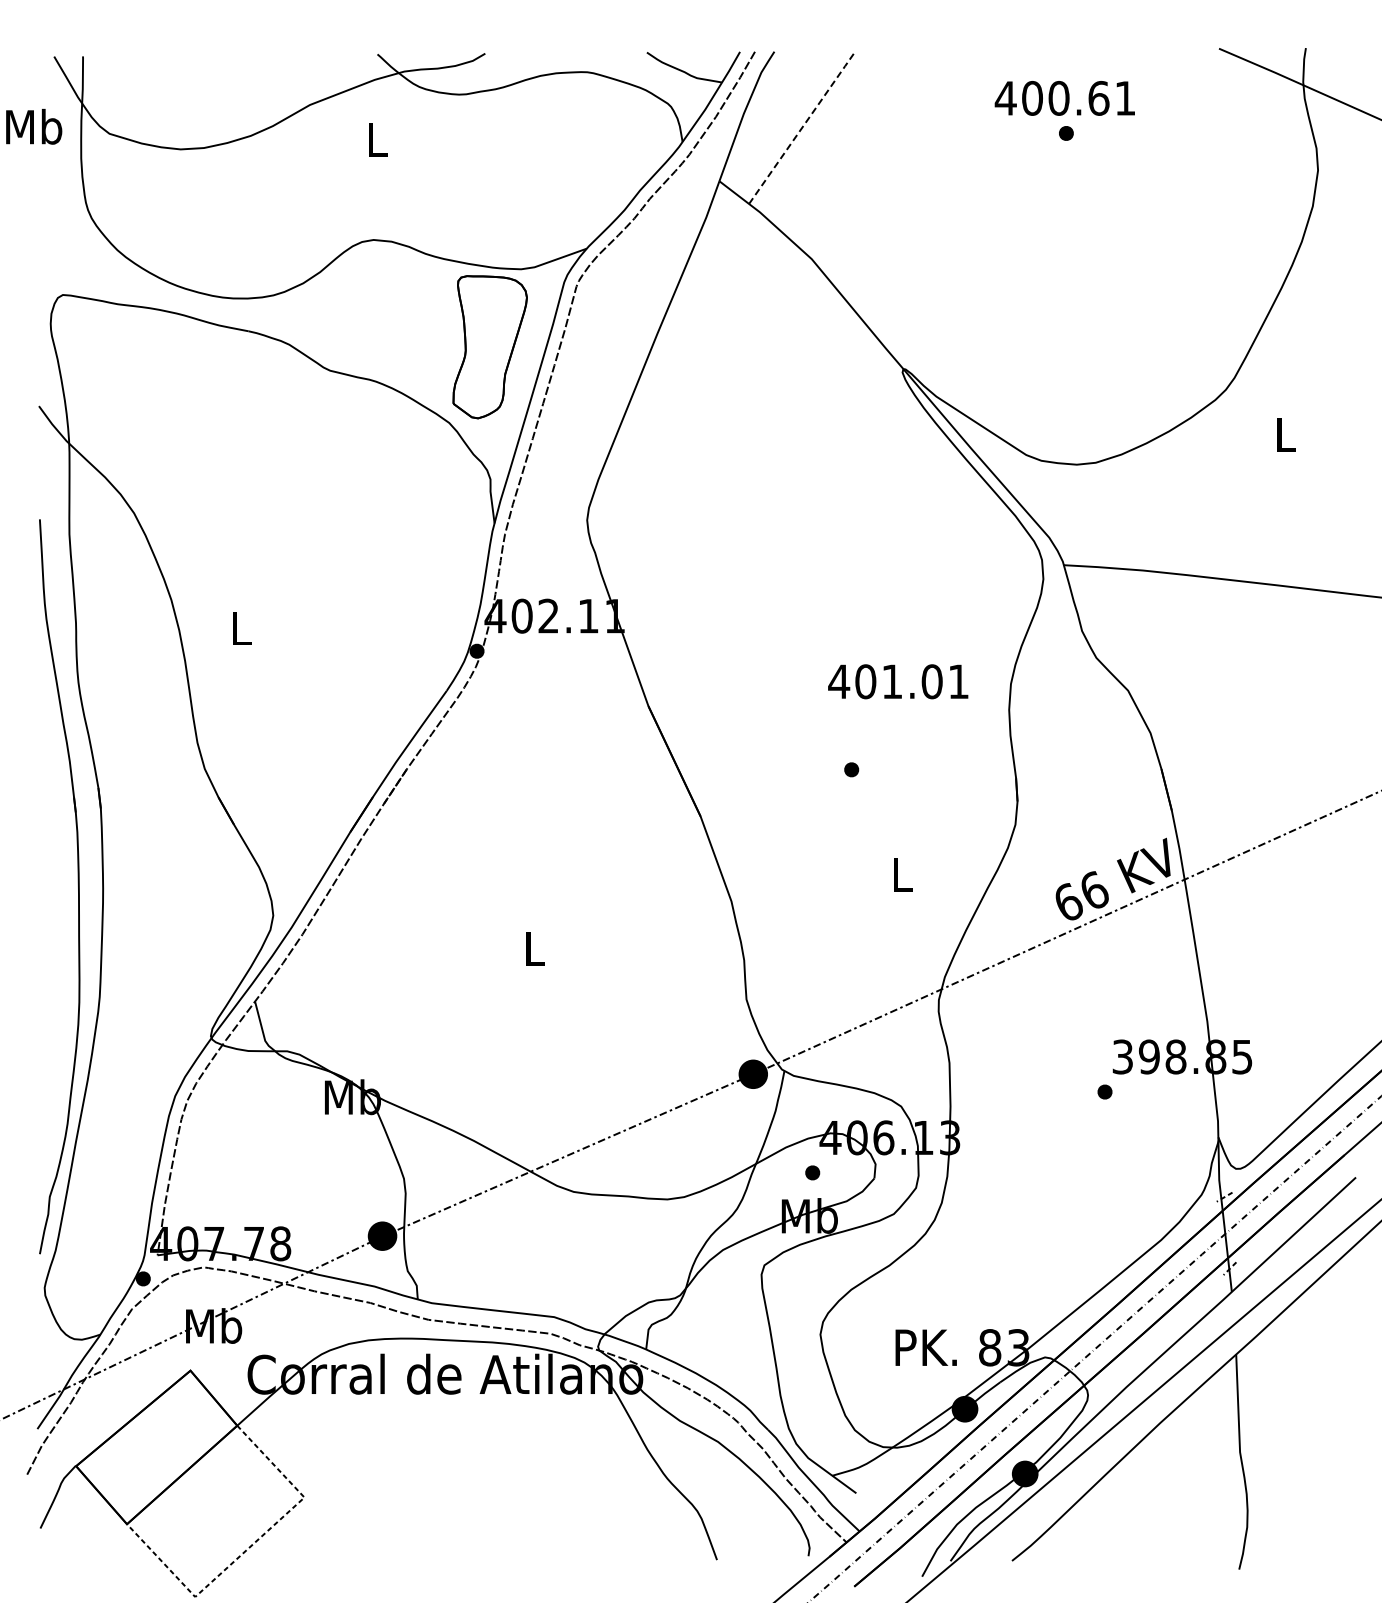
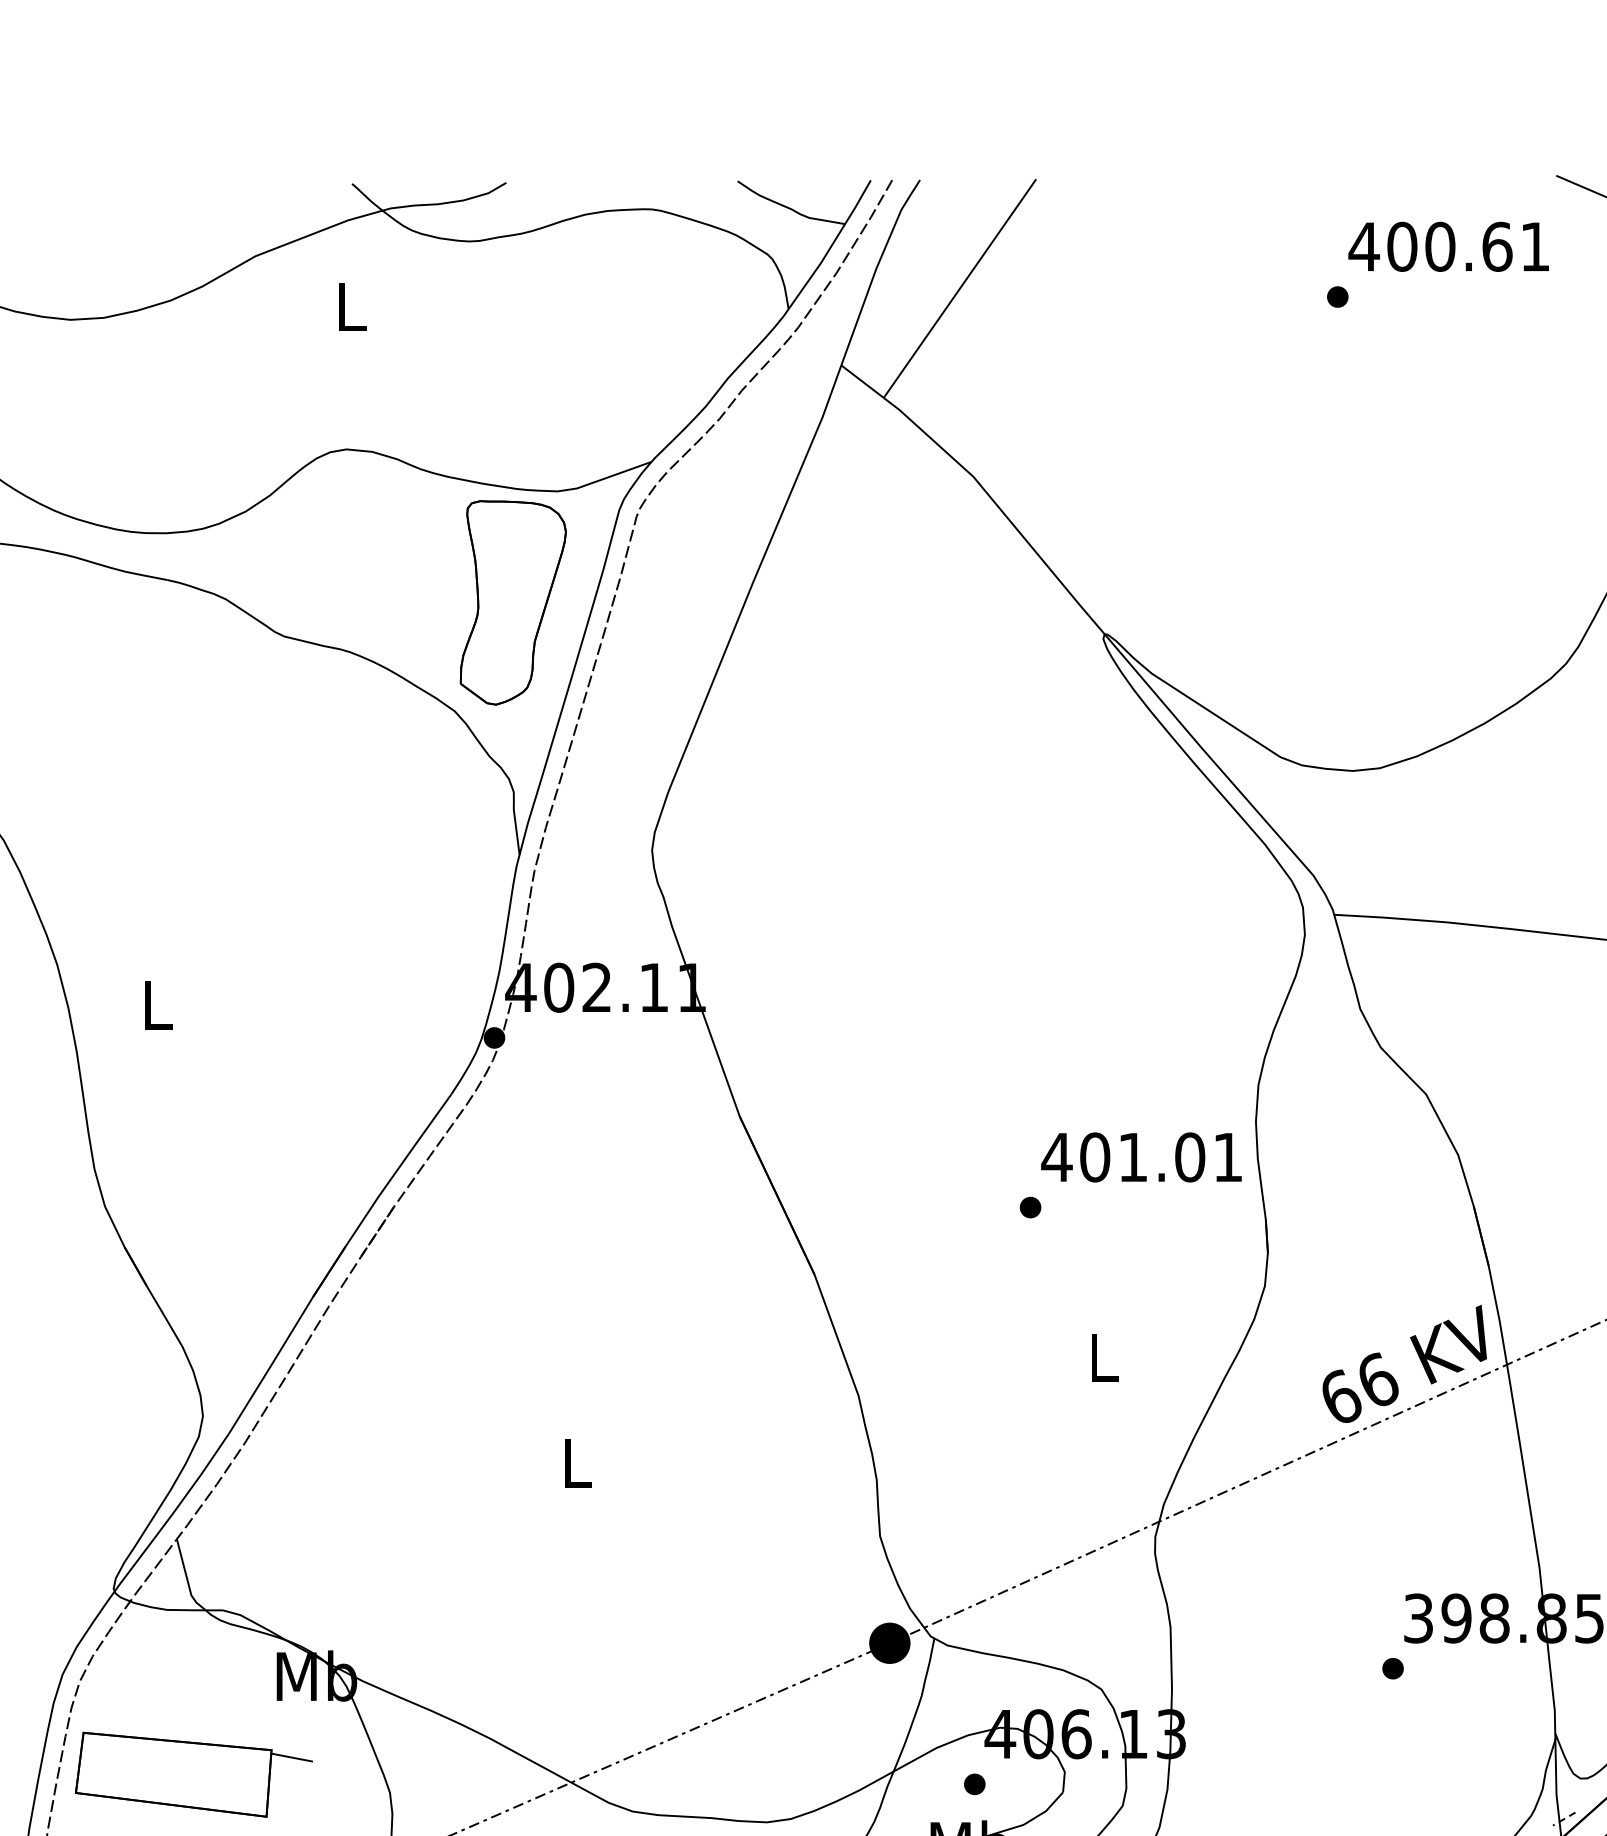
text: (1064, 98) -> (1448, 246), moved
line: (802, 126) -> (960, 287), dashed -> solid
text: (898, 681) -> (1141, 1157), moved
part: (266, 1165) -> (193, 1773), added

